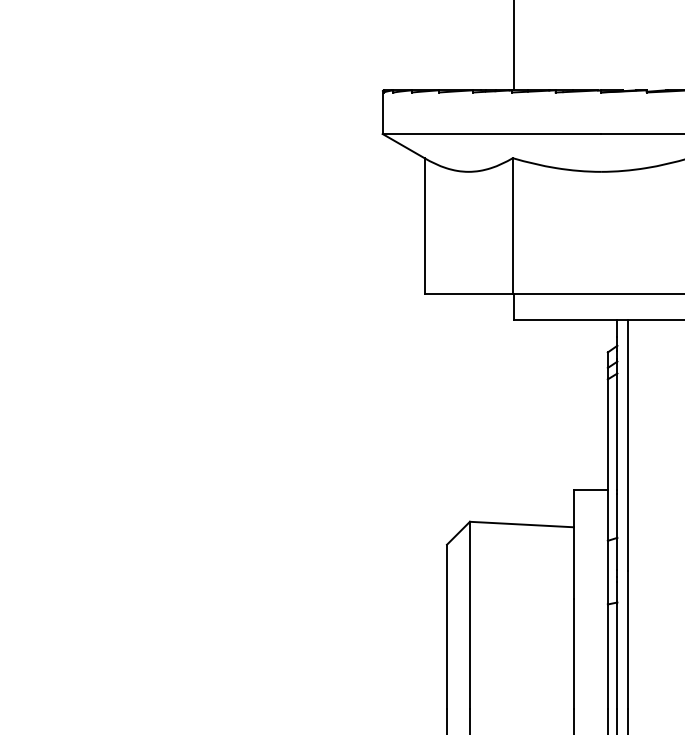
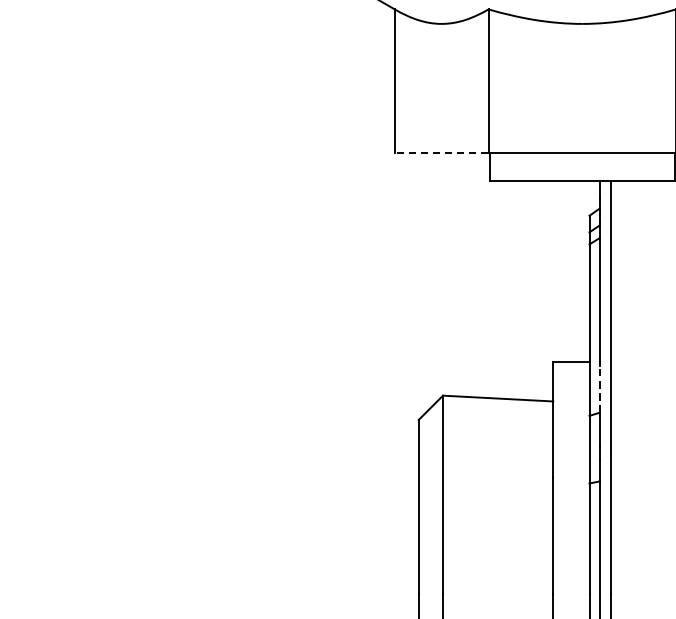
line: (468, 293) -> (441, 153), solid -> dashed
line: (617, 515) -> (599, 388), solid -> dashed

